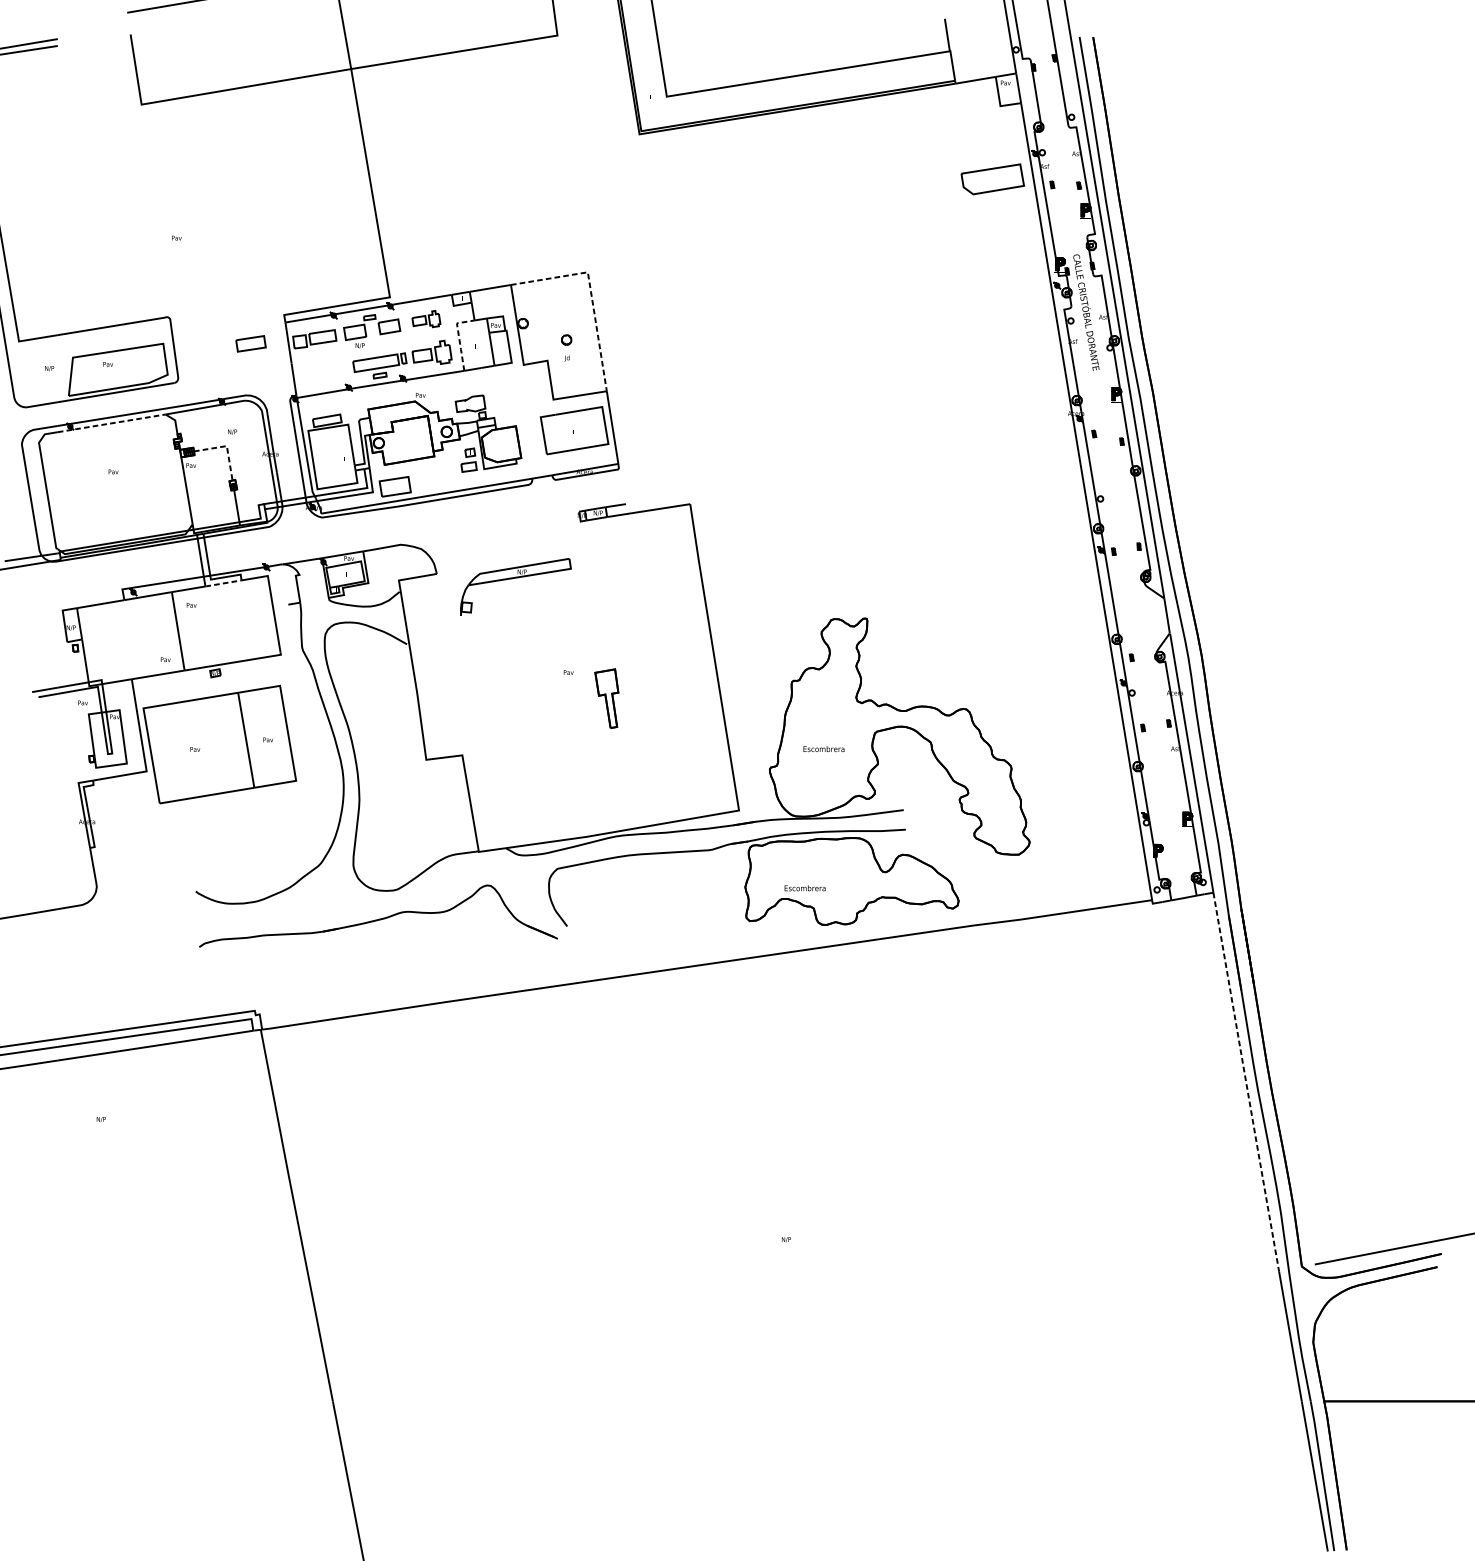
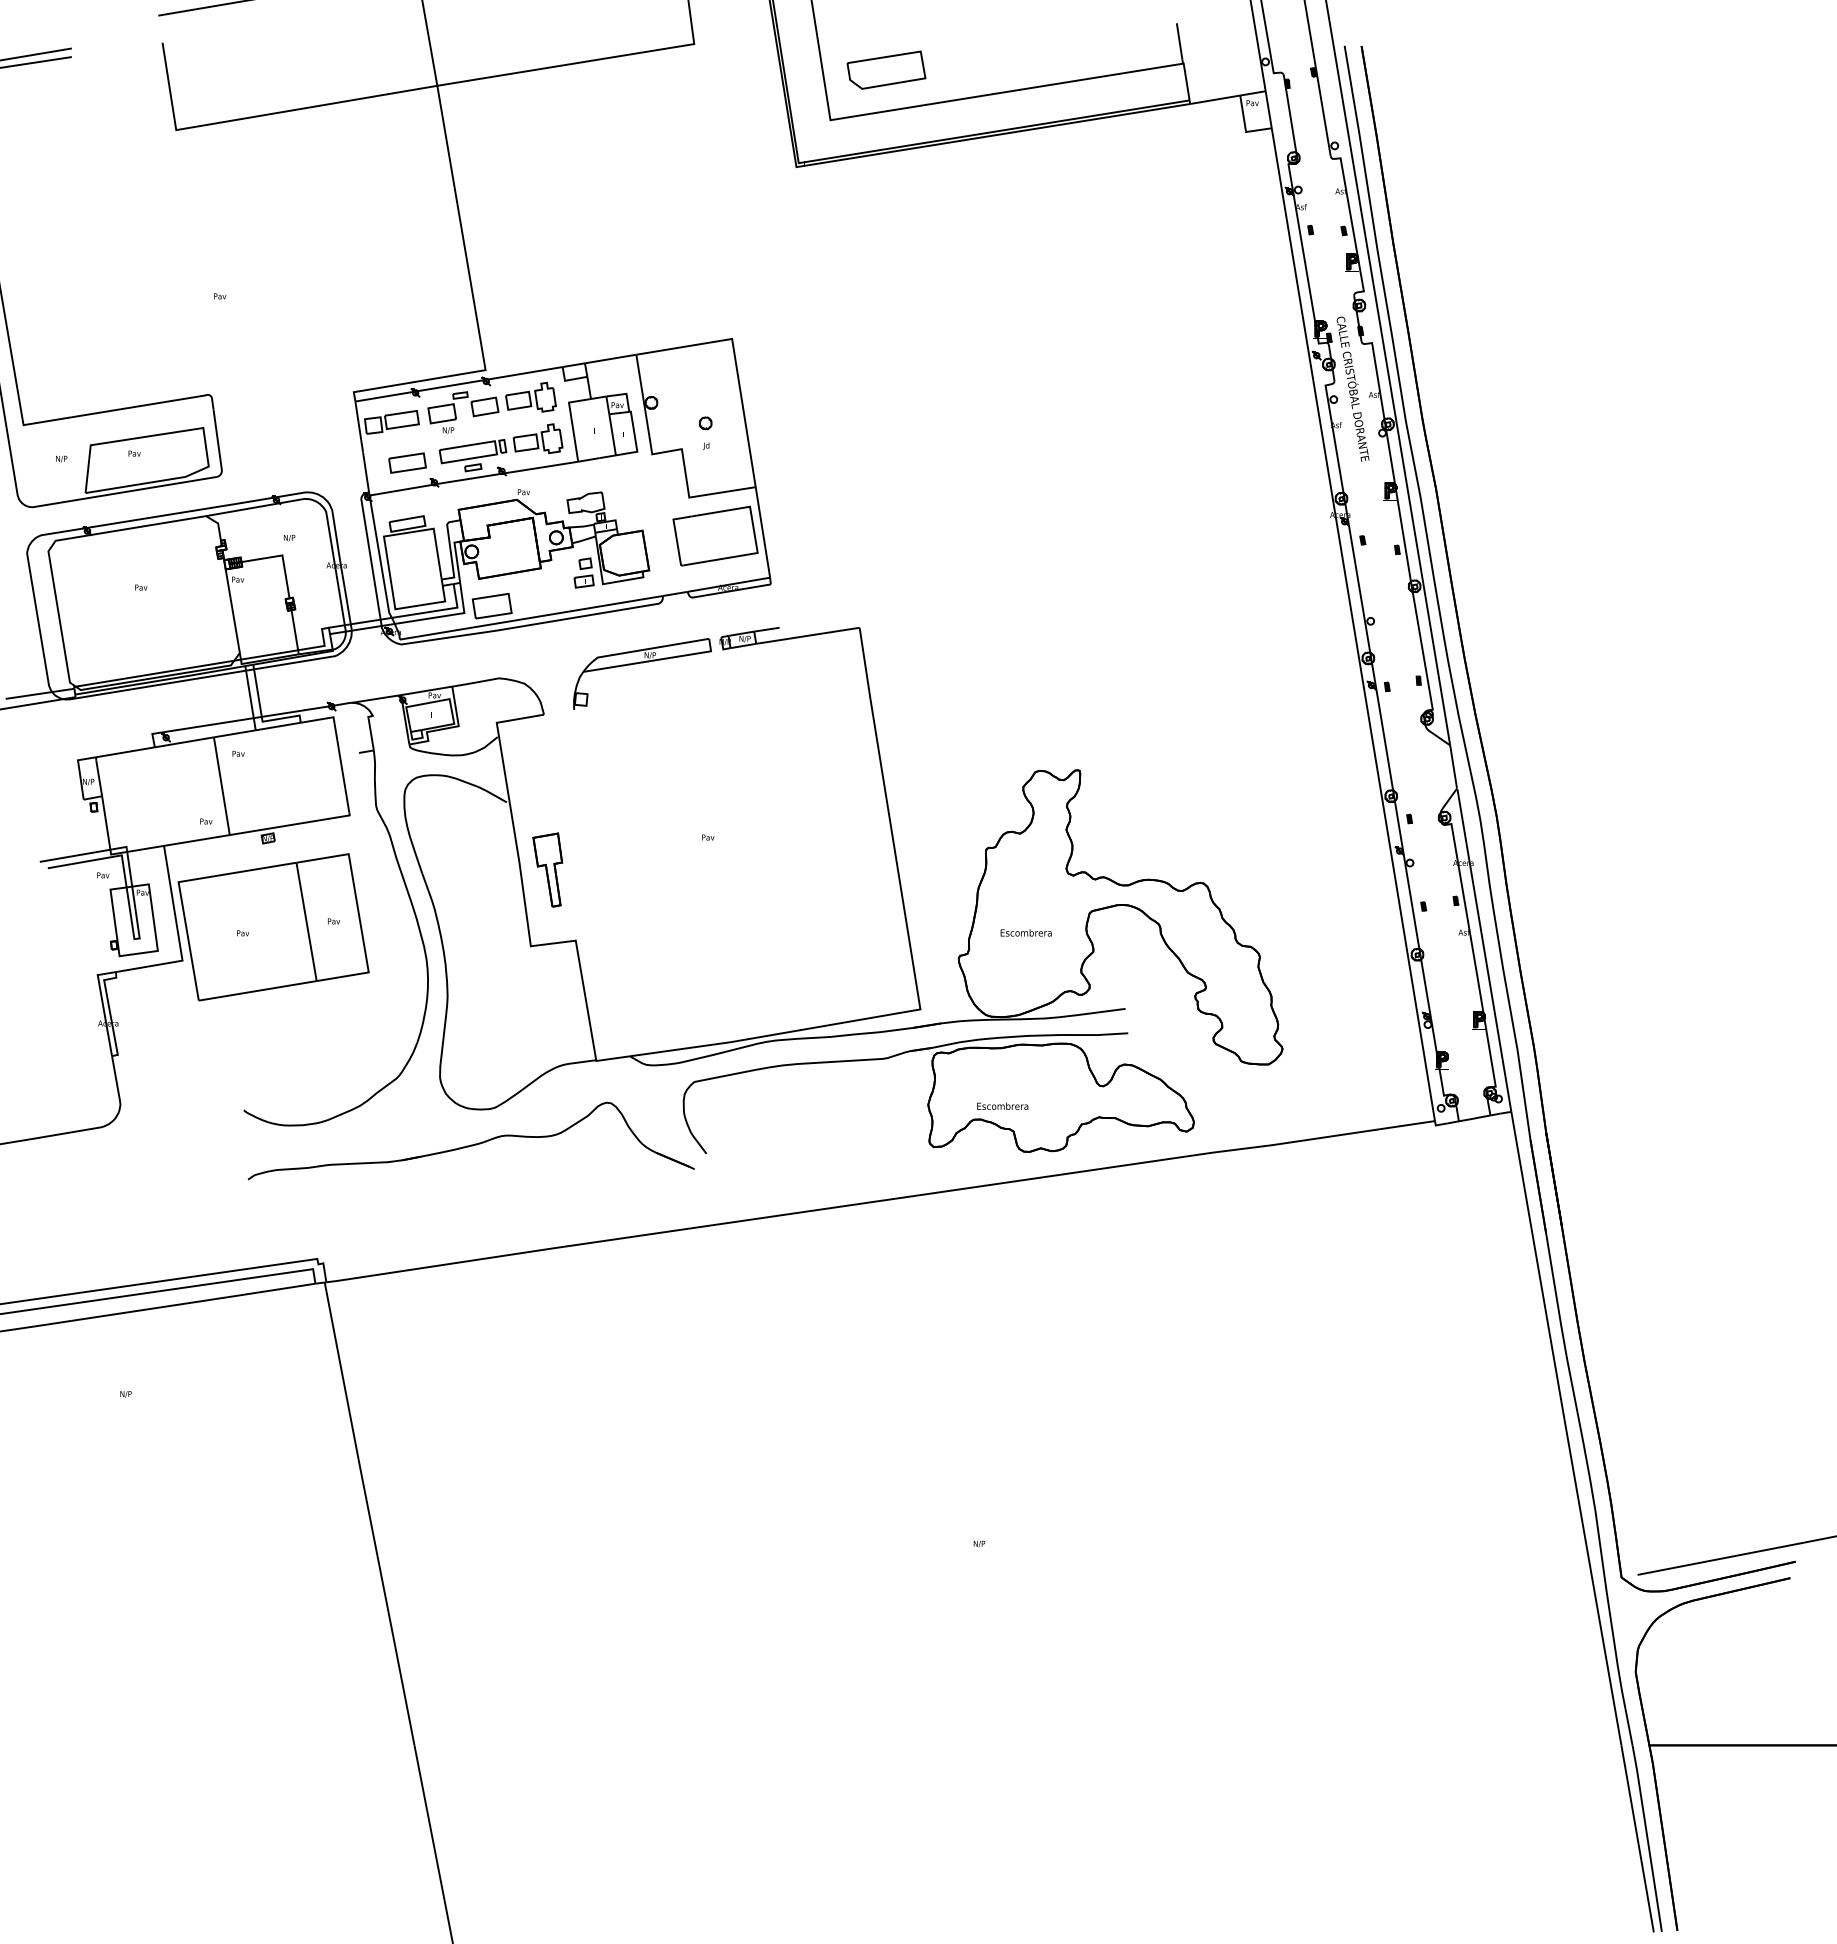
part: (992, 178) -> (886, 69), moved
line: (591, 292) -> (736, 364), dashed -> solid
part: (426, 318) -> (530, 396), size x1.43
line: (458, 337) -> (571, 420), dashed -> solid
part: (251, 343) -> (407, 462), moved
line: (112, 423) -> (139, 527), dashed -> solid
line: (226, 446) -> (282, 556), dashed -> solid
part: (515, 578) -> (642, 663), moved
line: (222, 583) -> (277, 726), dashed -> solid
part: (606, 698) -> (547, 869), moved
line: (1246, 1083) -> (1552, 1349), dashed -> solid

